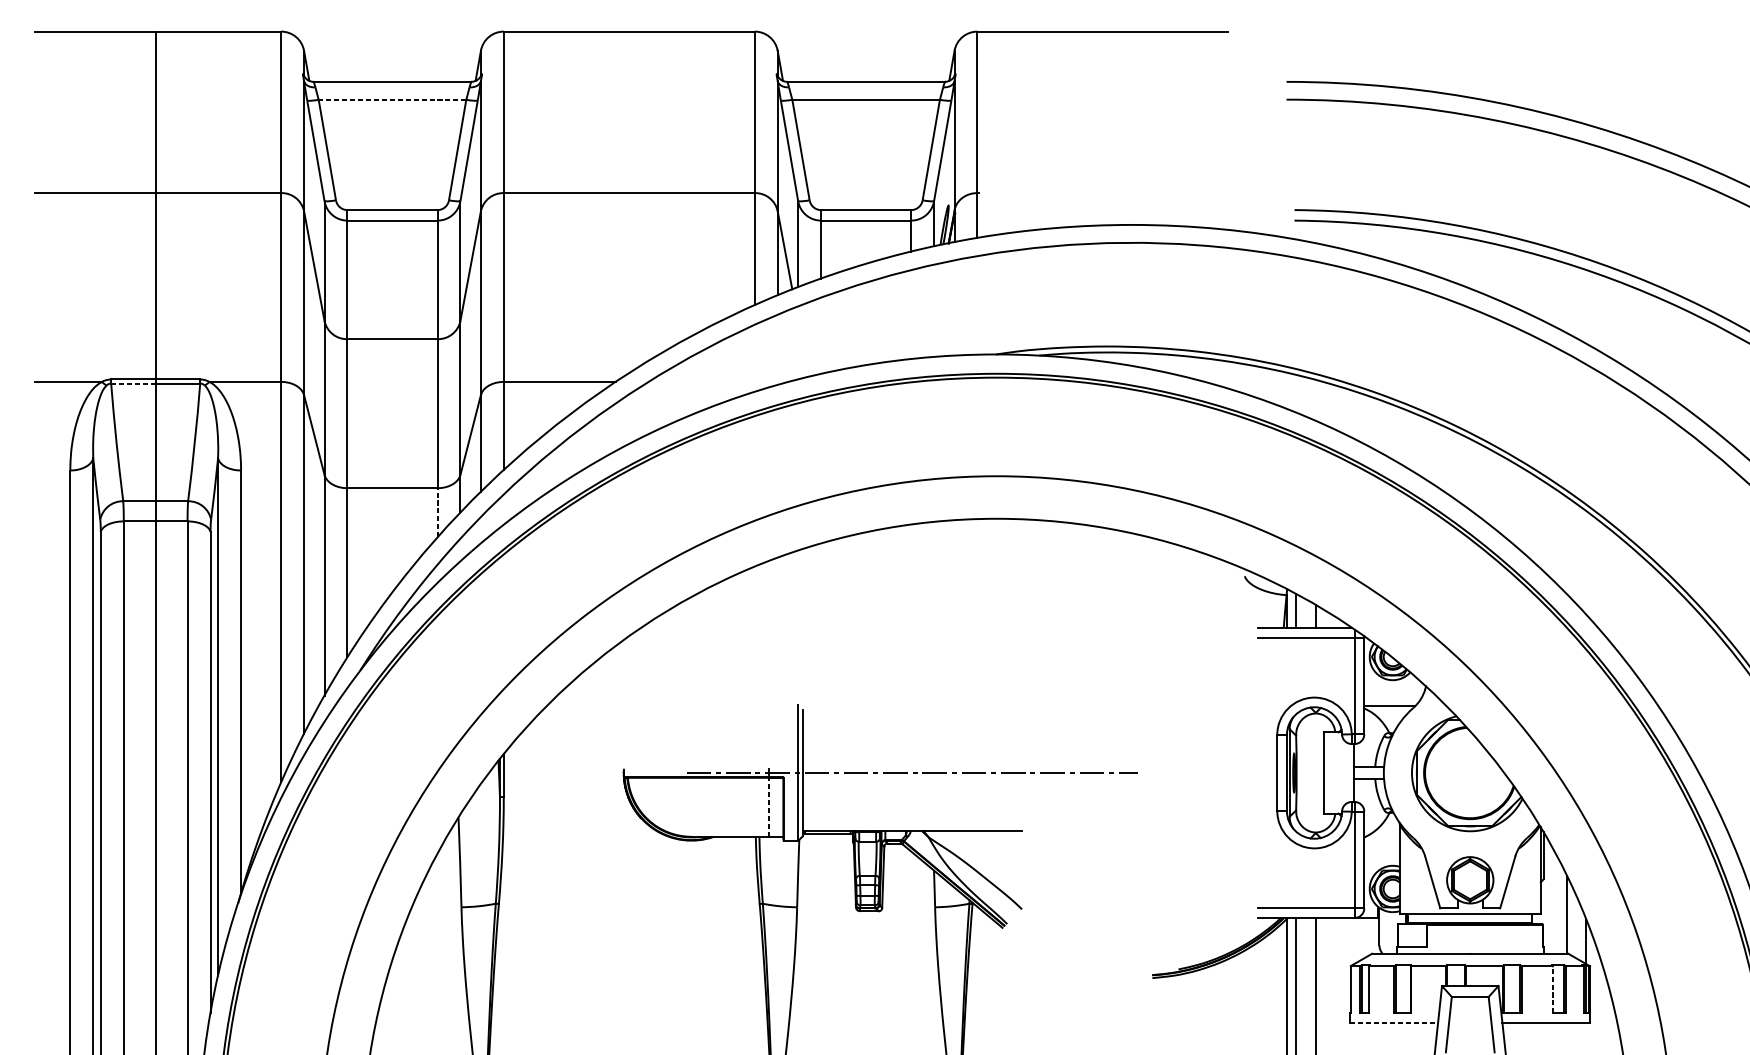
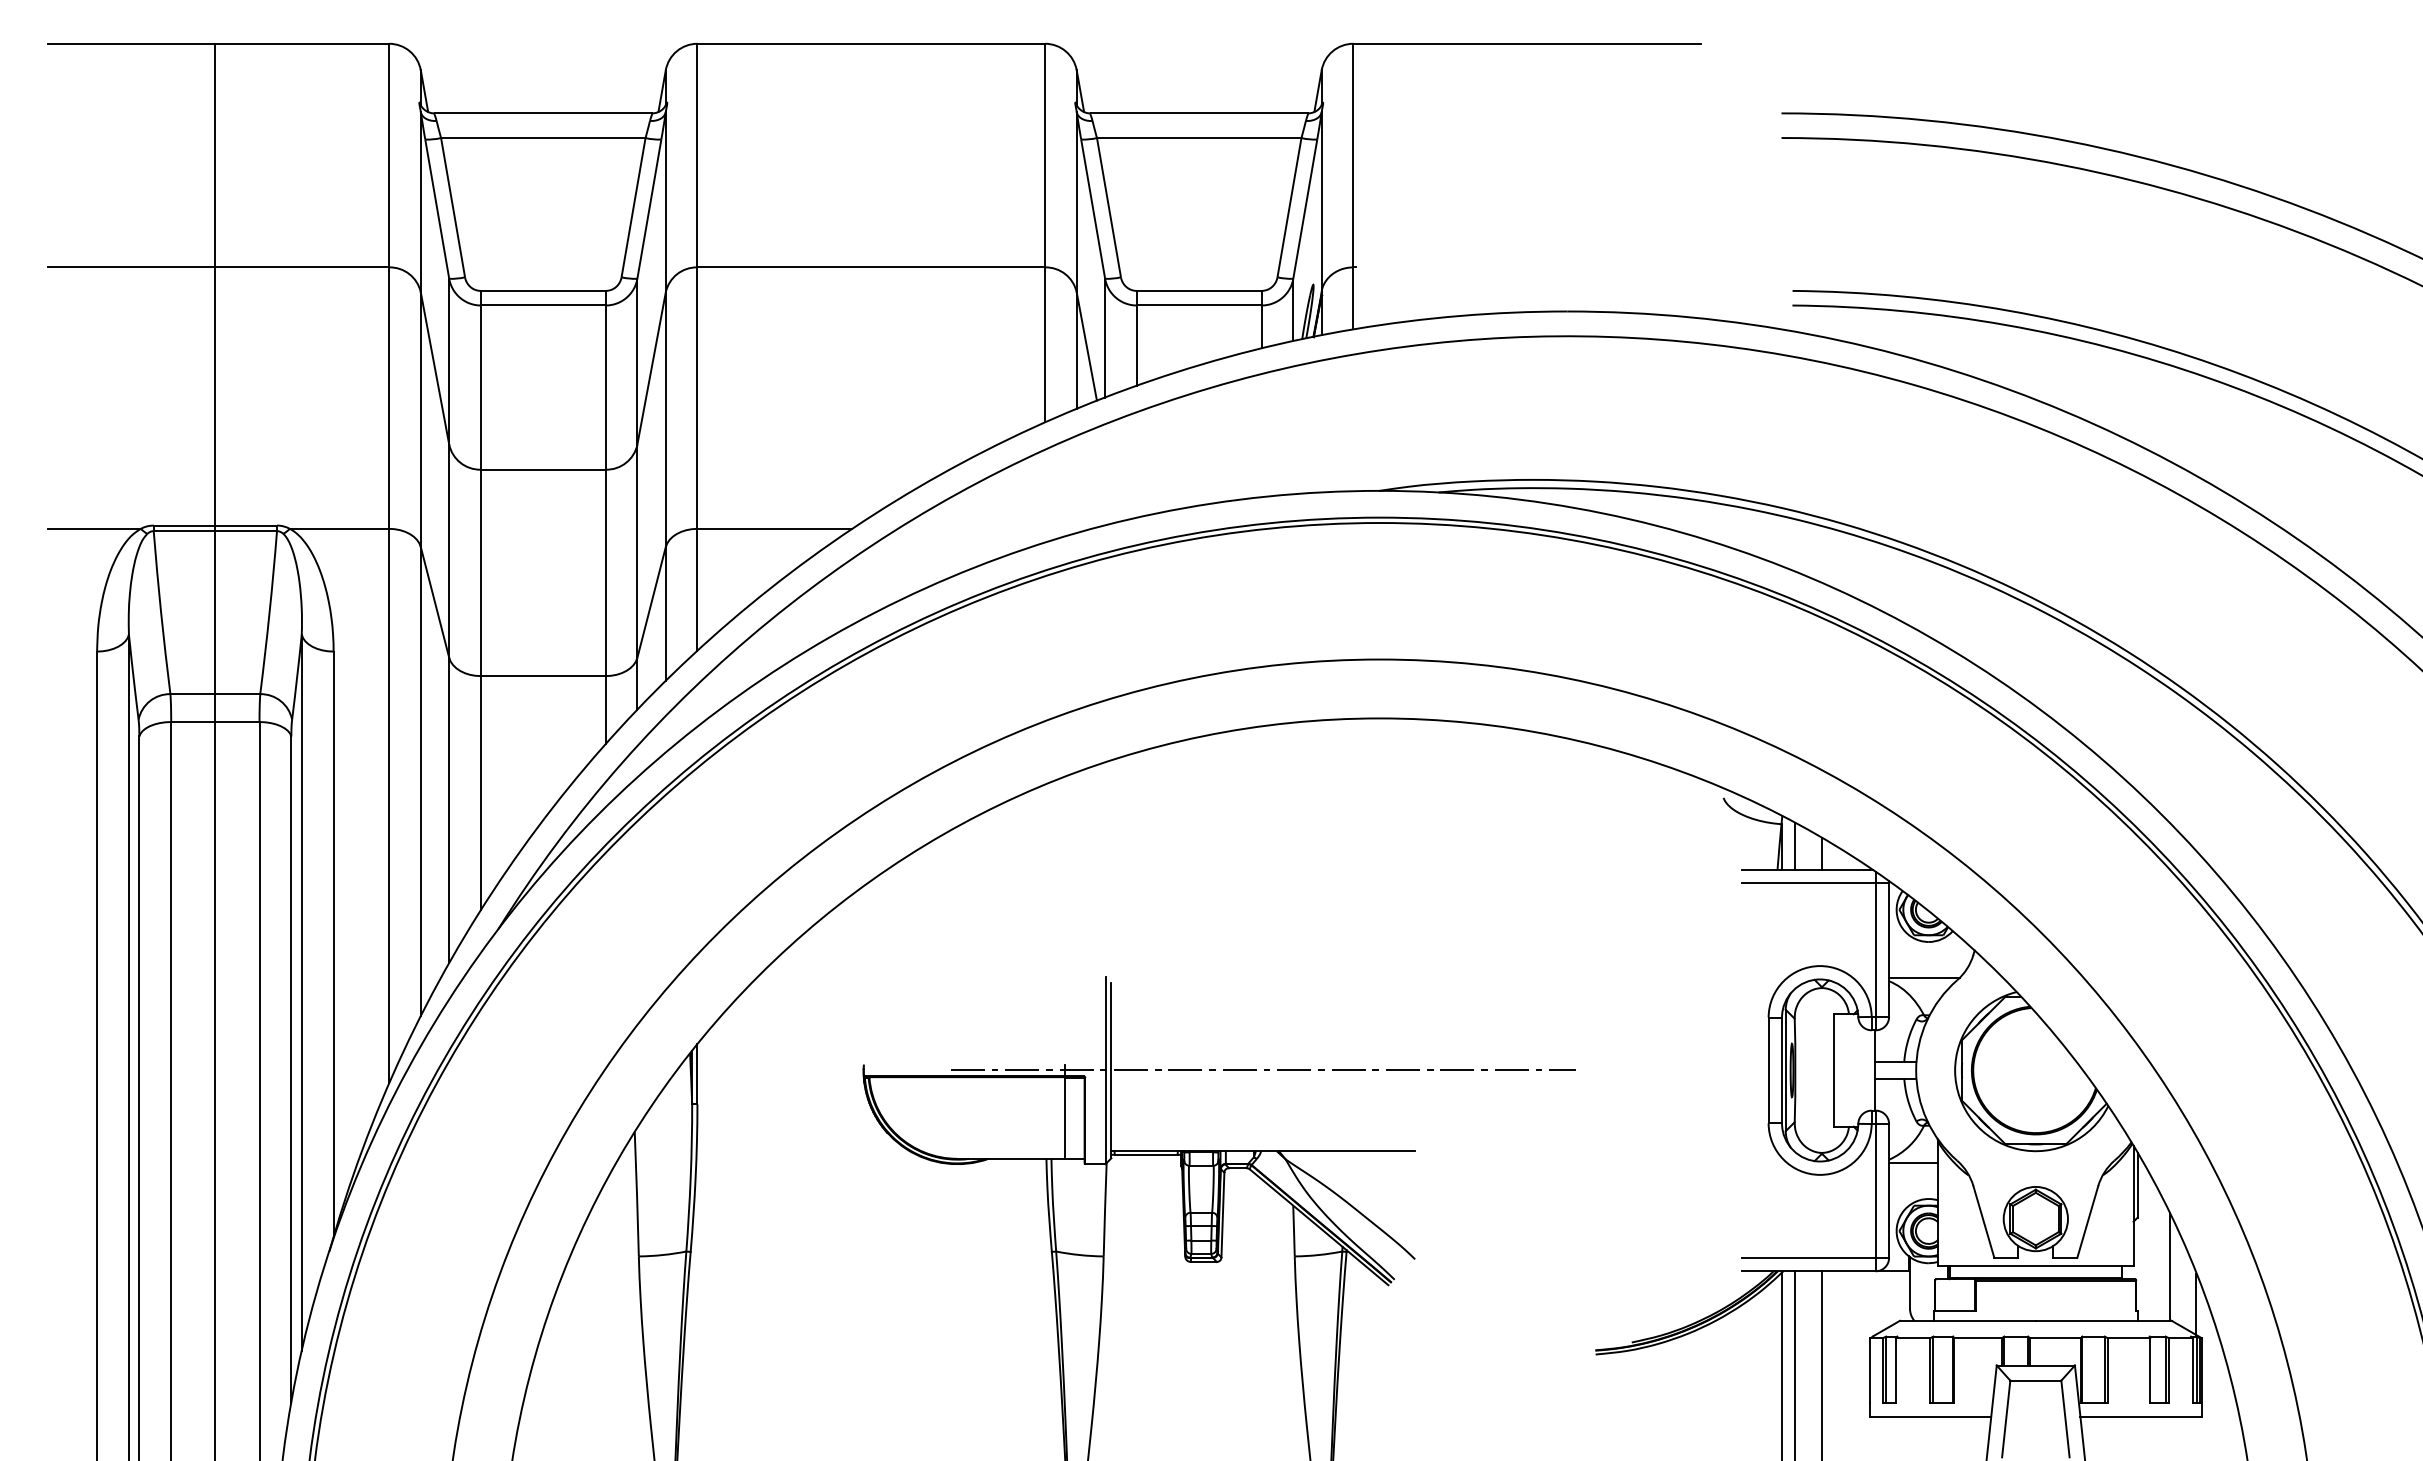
line: (391, 100) -> (542, 138), dashed -> solid
line: (133, 383) -> (184, 531), dashed -> solid
line: (437, 513) -> (605, 710), dashed -> solid
line: (768, 806) -> (1064, 1117), dashed -> solid
line: (1381, 840) -> (1913, 1163), added
line: (1553, 989) -> (2150, 1370), dashed -> solid
line: (1394, 1023) -> (1930, 1417), dashed -> solid

